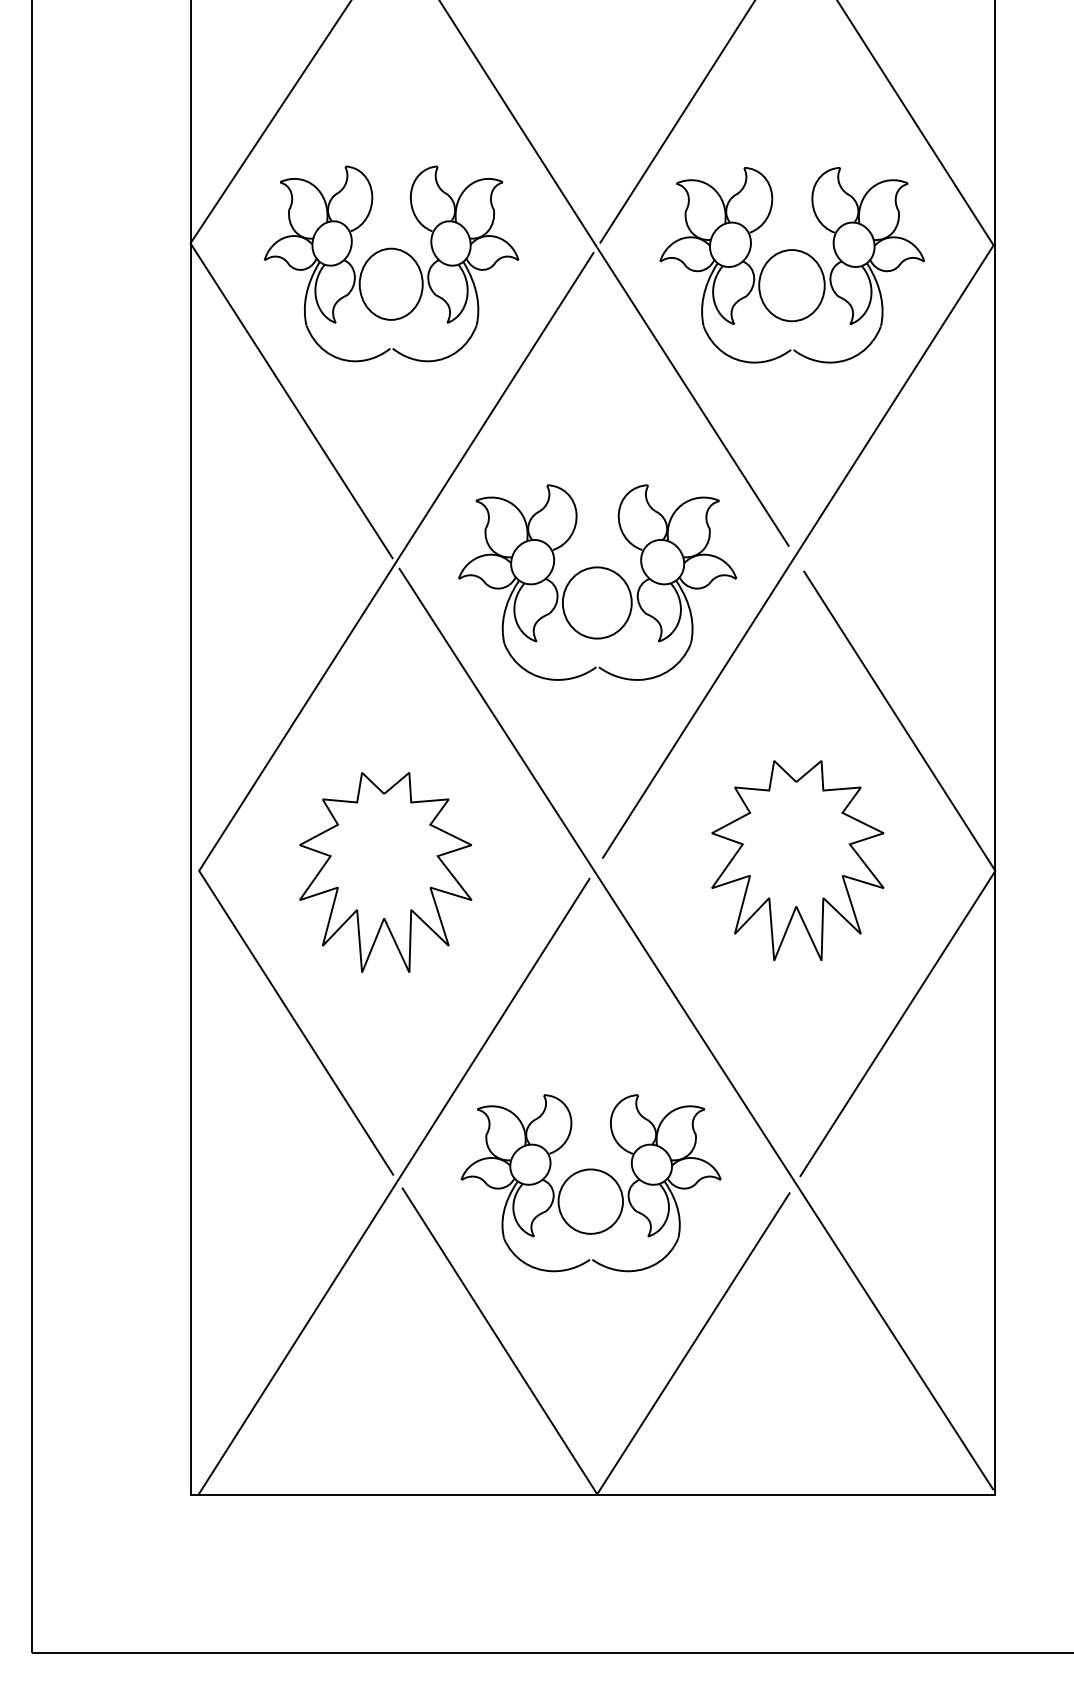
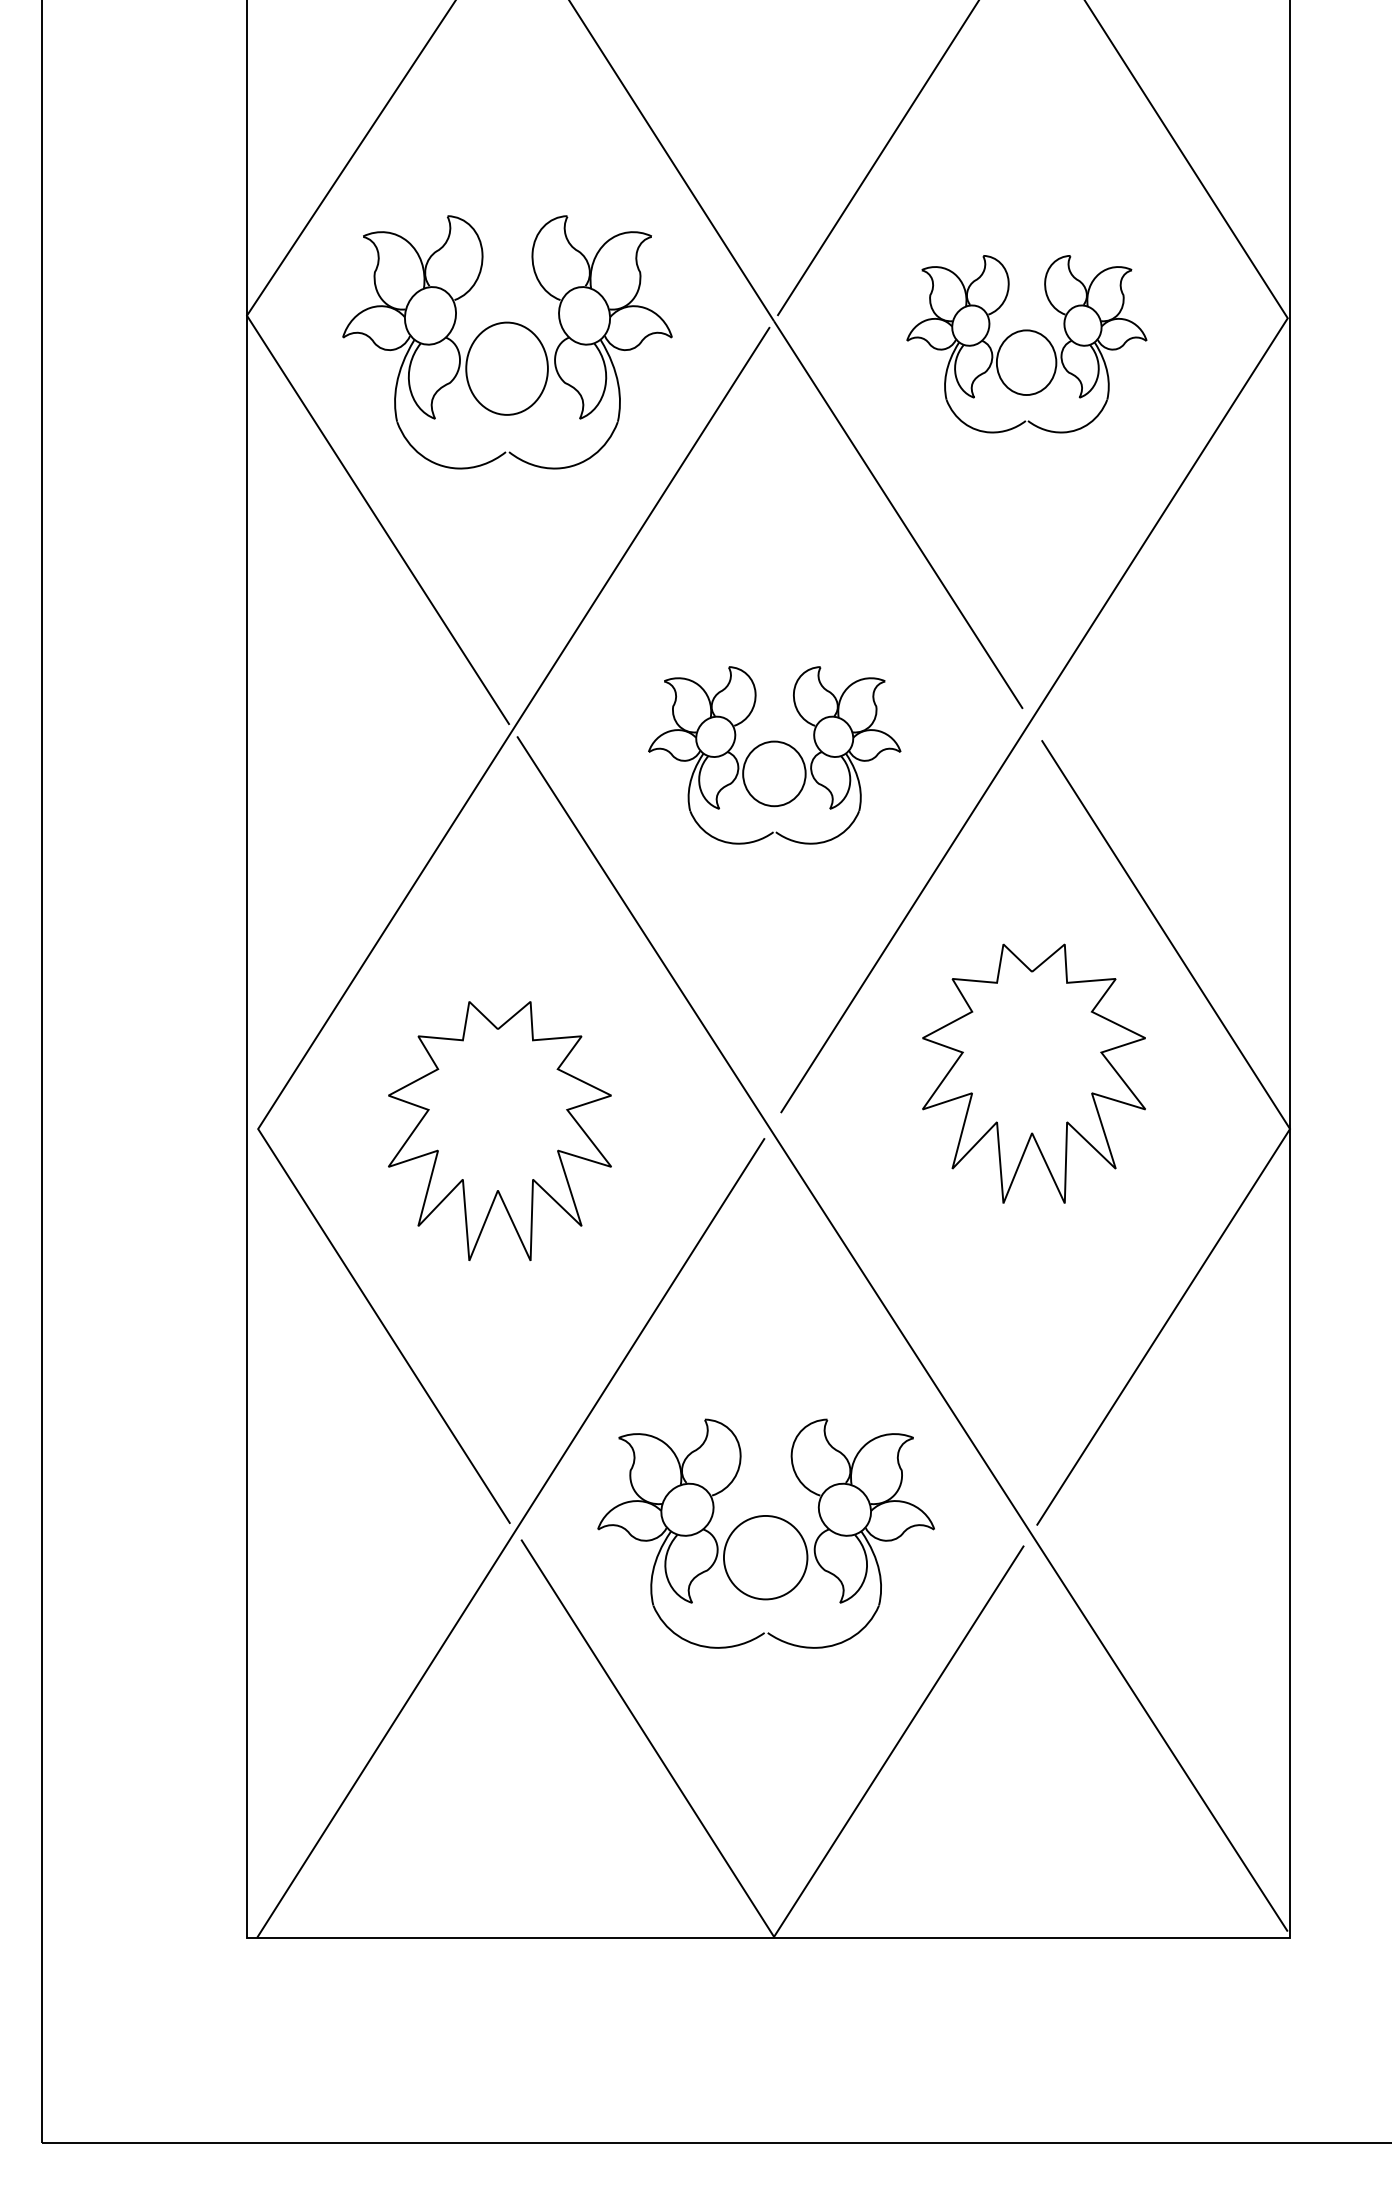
part: (792, 265) -> (1026, 344), size x0.7
part: (597, 582) -> (774, 755), size x0.7
part: (797, 860) -> (1033, 1073), moved

